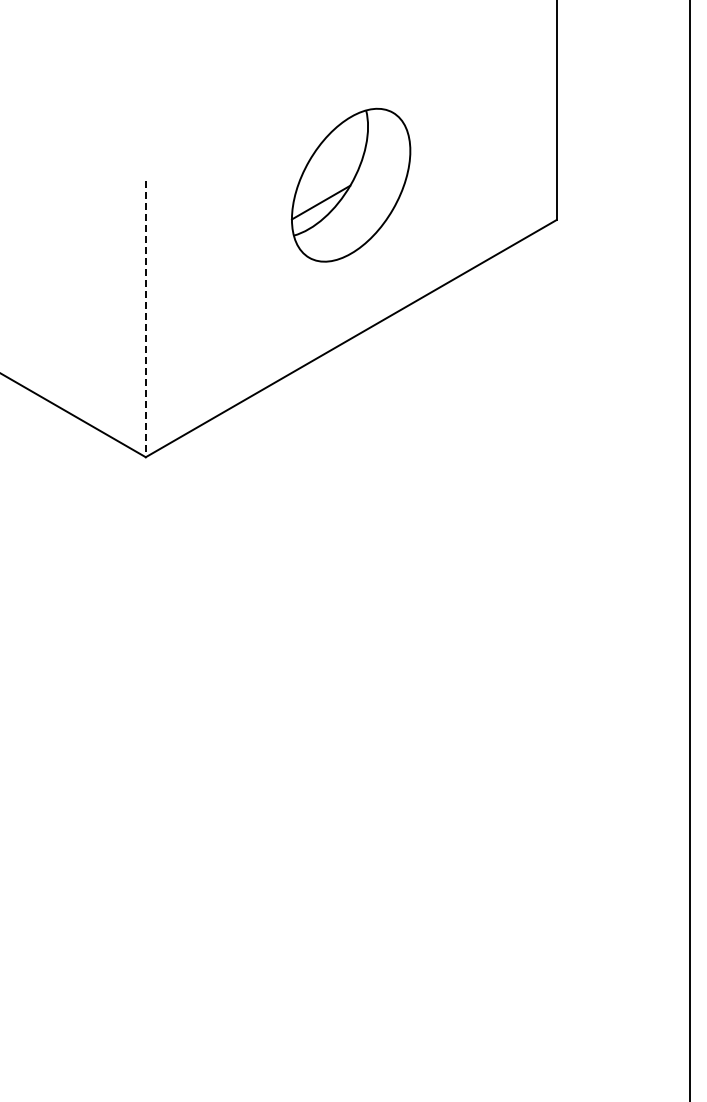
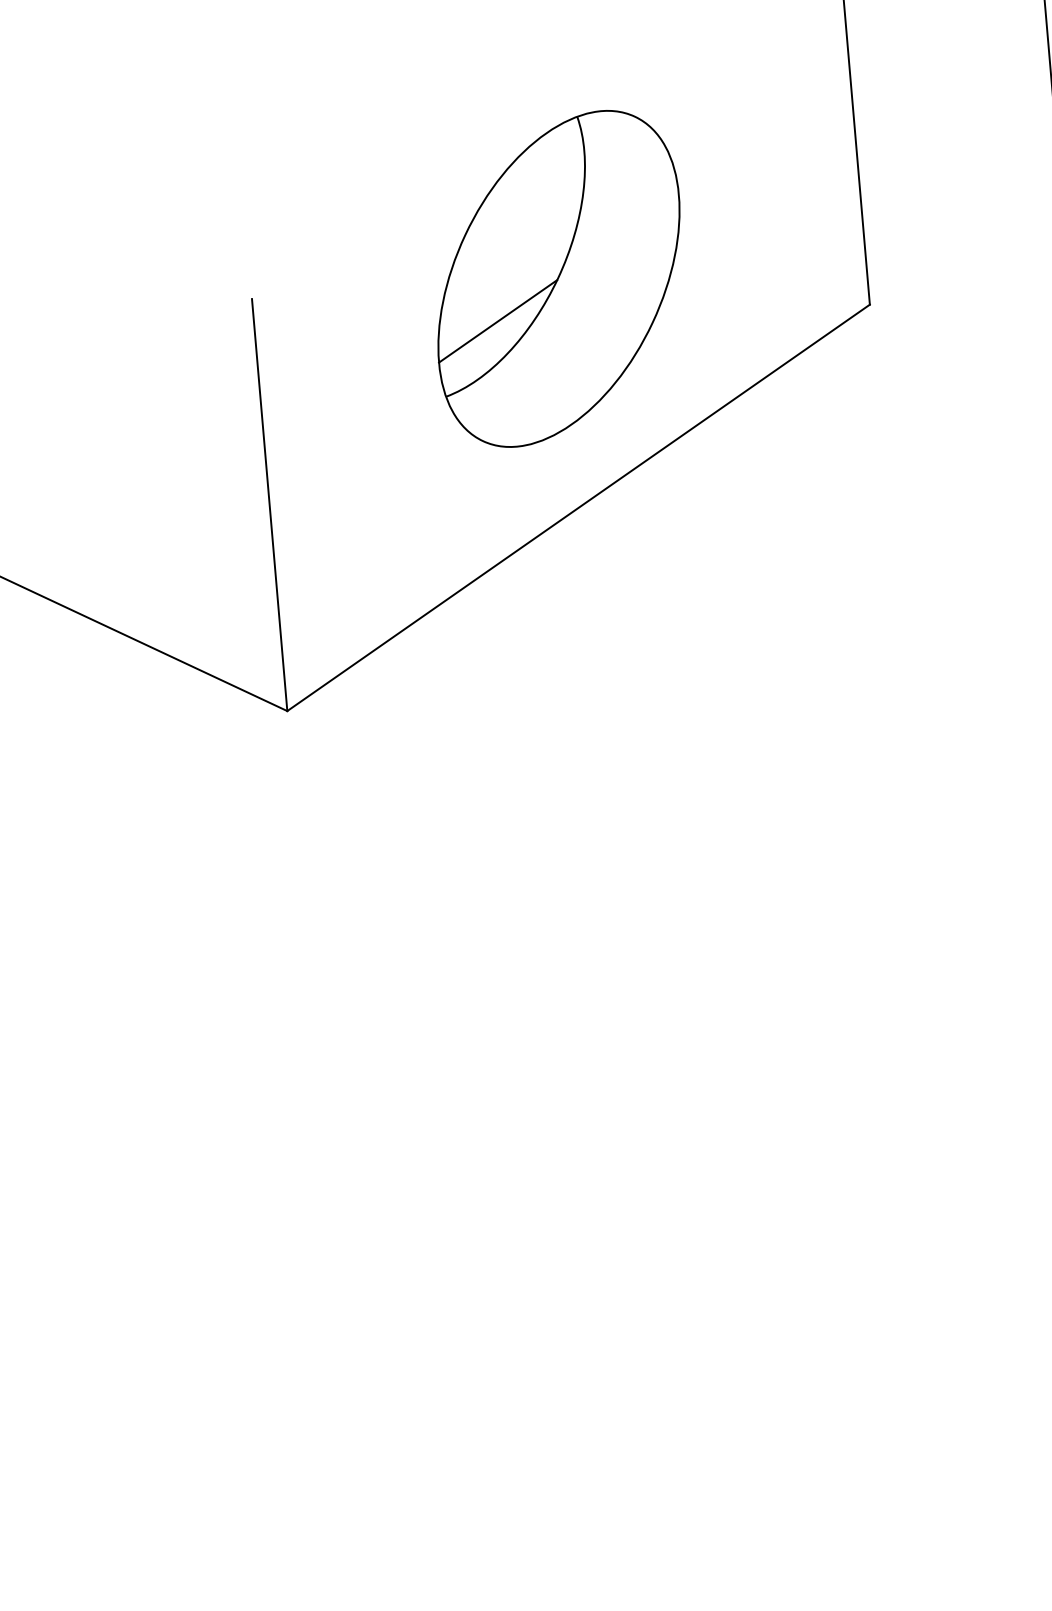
part: (350, 185) -> (557, 279), size x1.43
line: (145, 319) -> (269, 505), dashed -> solid

